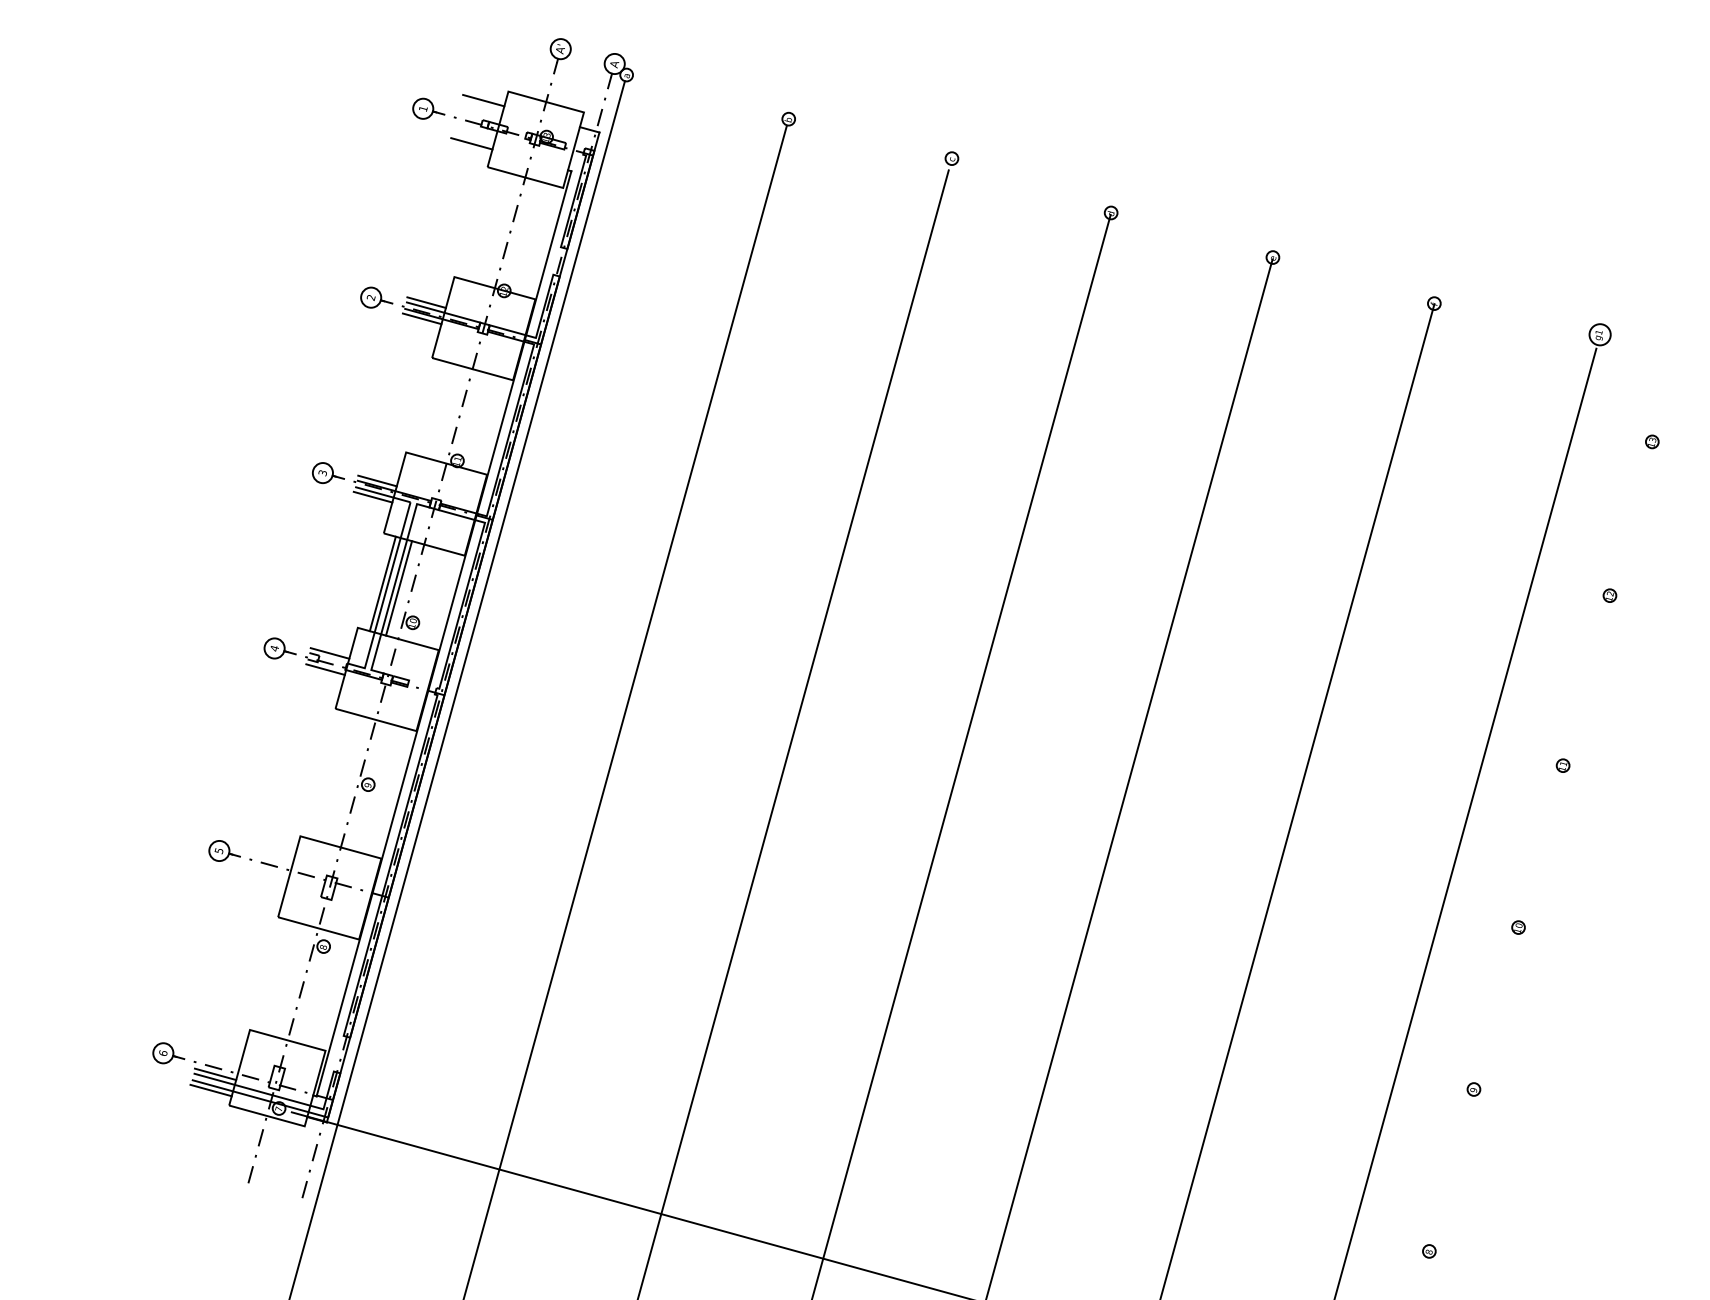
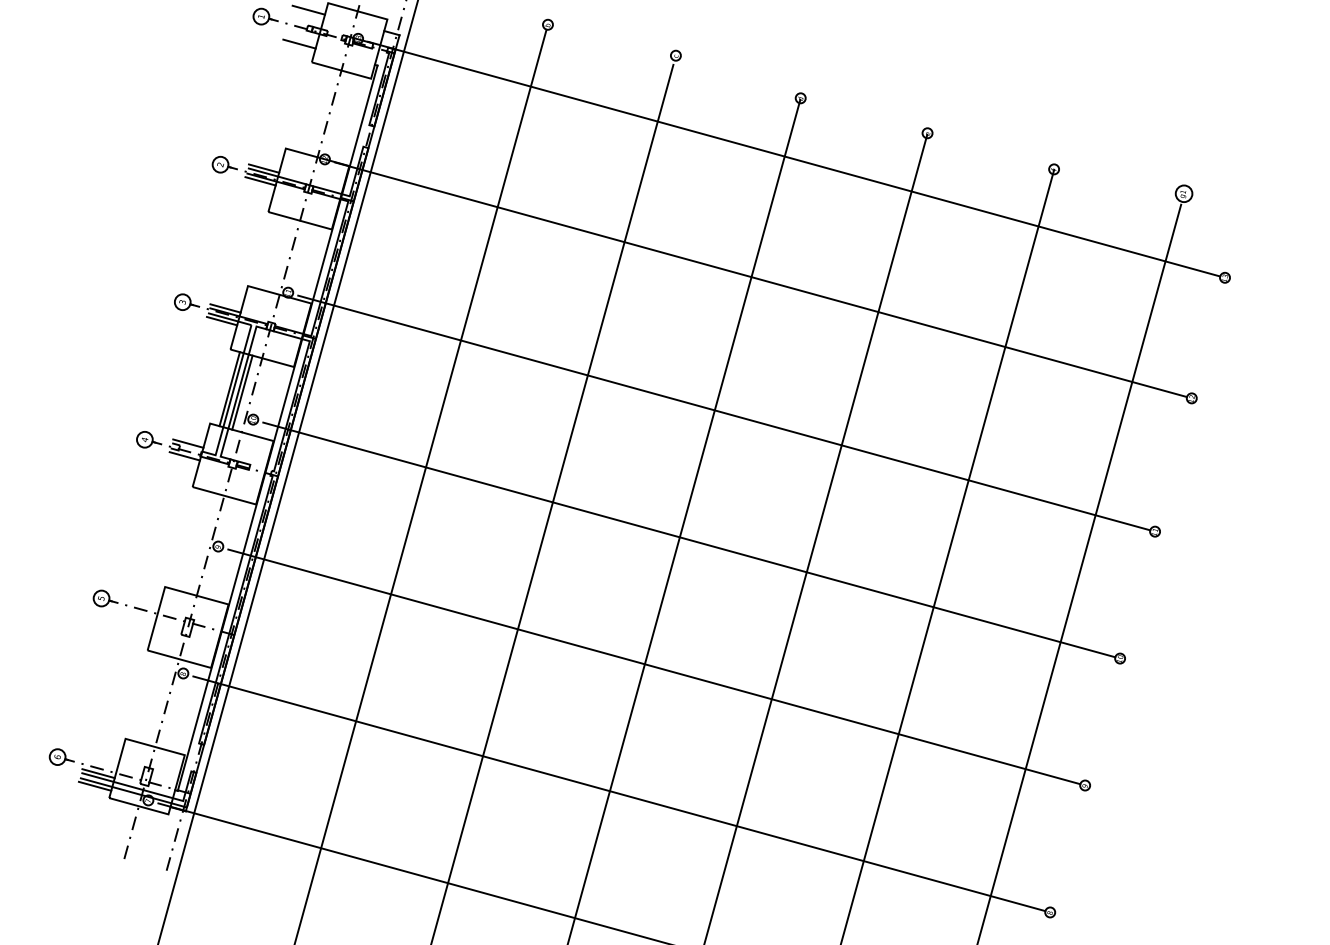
line: (1102, 290) -> (793, 159), added
line: (1060, 444) -> (761, 279), added
line: (1013, 614) -> (724, 413), added
line: (968, 775) -> (688, 539), added
line: (924, 937) -> (654, 666), added
line: (879, 1099) -> (619, 793), added

